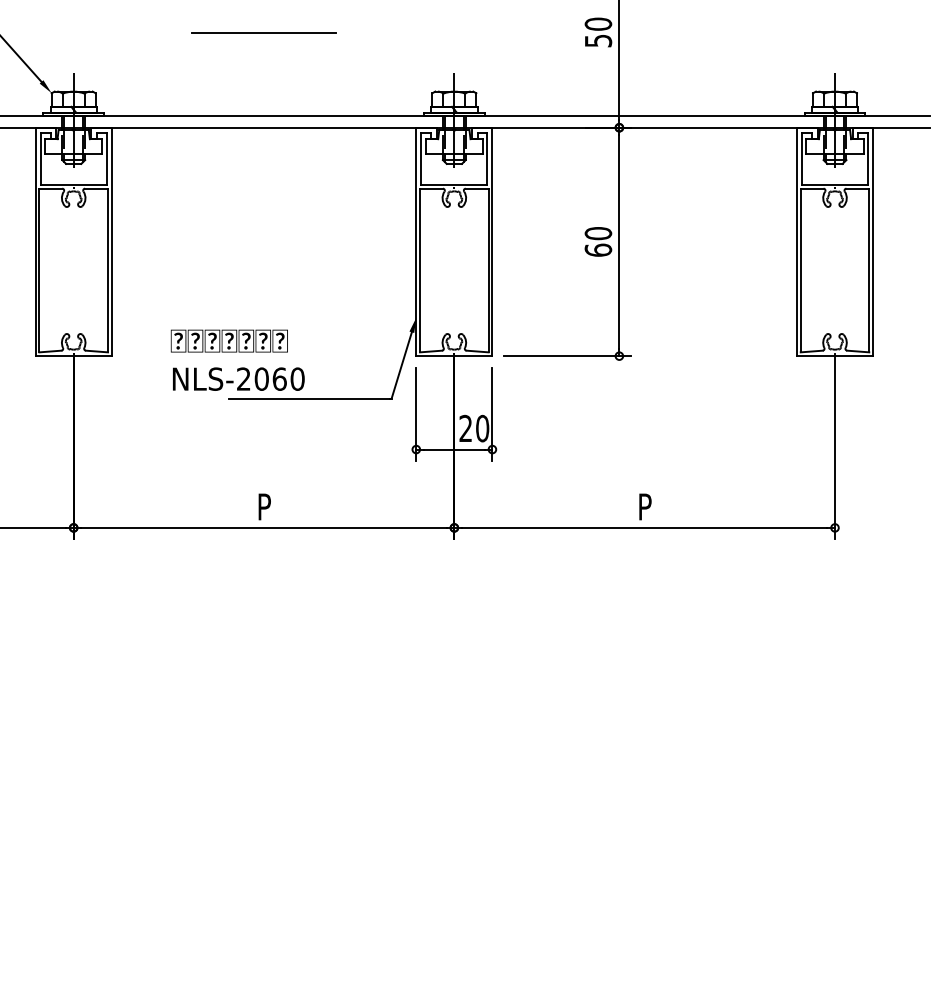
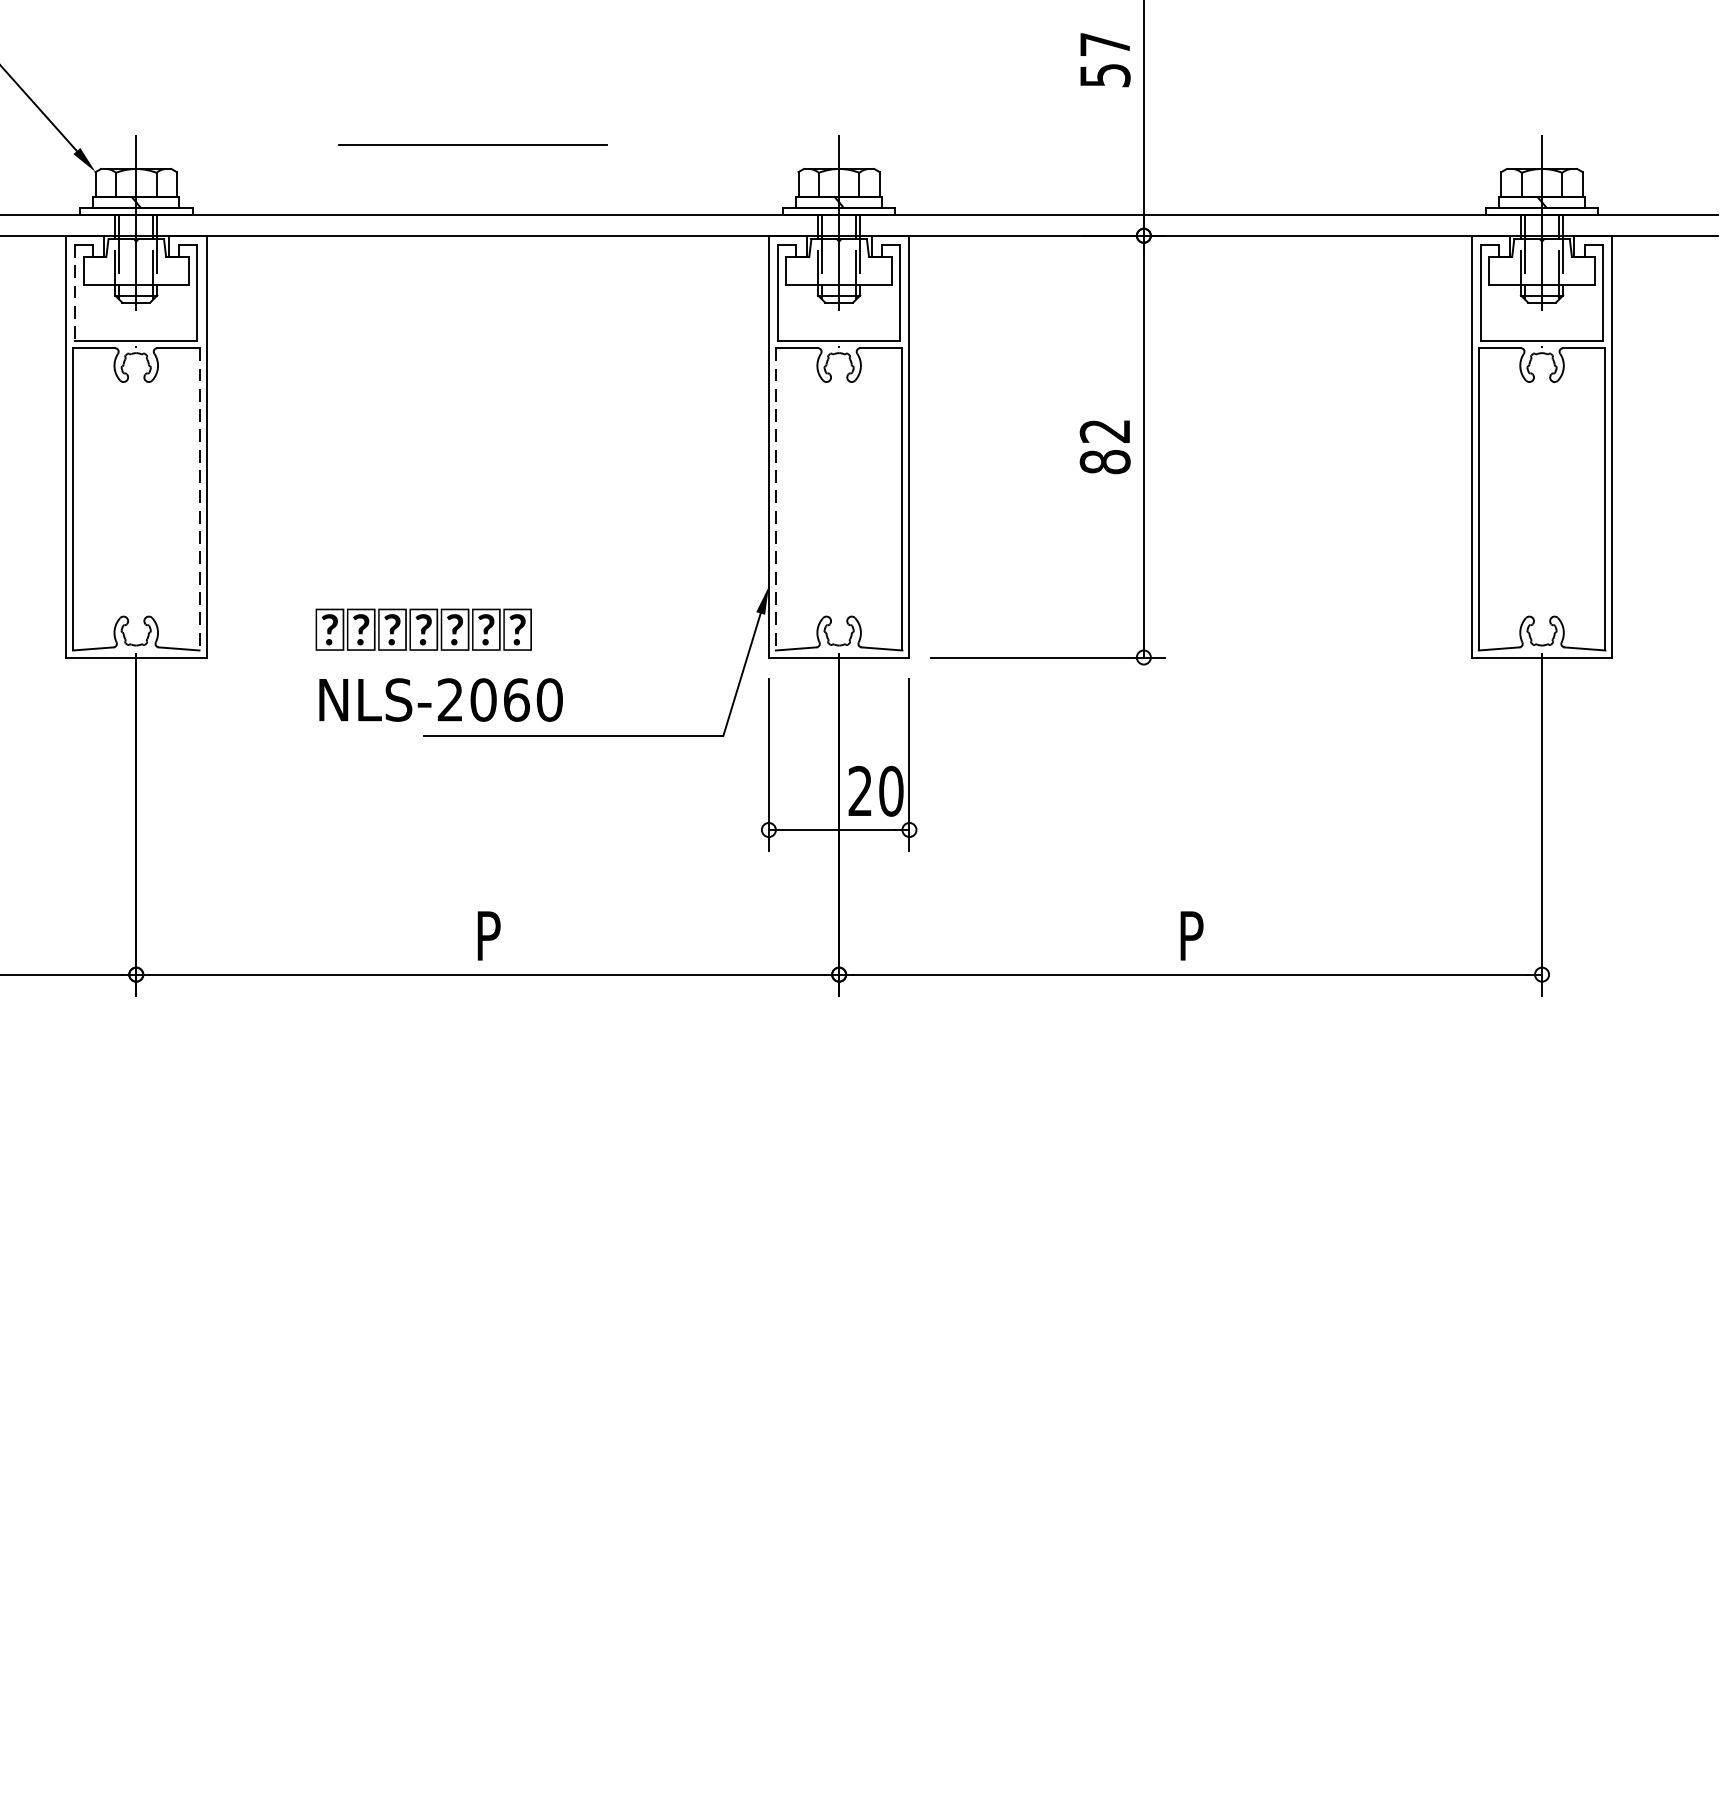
text: (598, 23) -> (1105, 43), 50 -> 57
line: (263, 32) -> (471, 144), moved
line: (40, 159) -> (74, 294), solid -> dashed
text: (598, 241) -> (1105, 445), 60 -> 82
line: (107, 270) -> (198, 499), solid -> dashed
line: (420, 270) -> (776, 499), solid -> dashed

